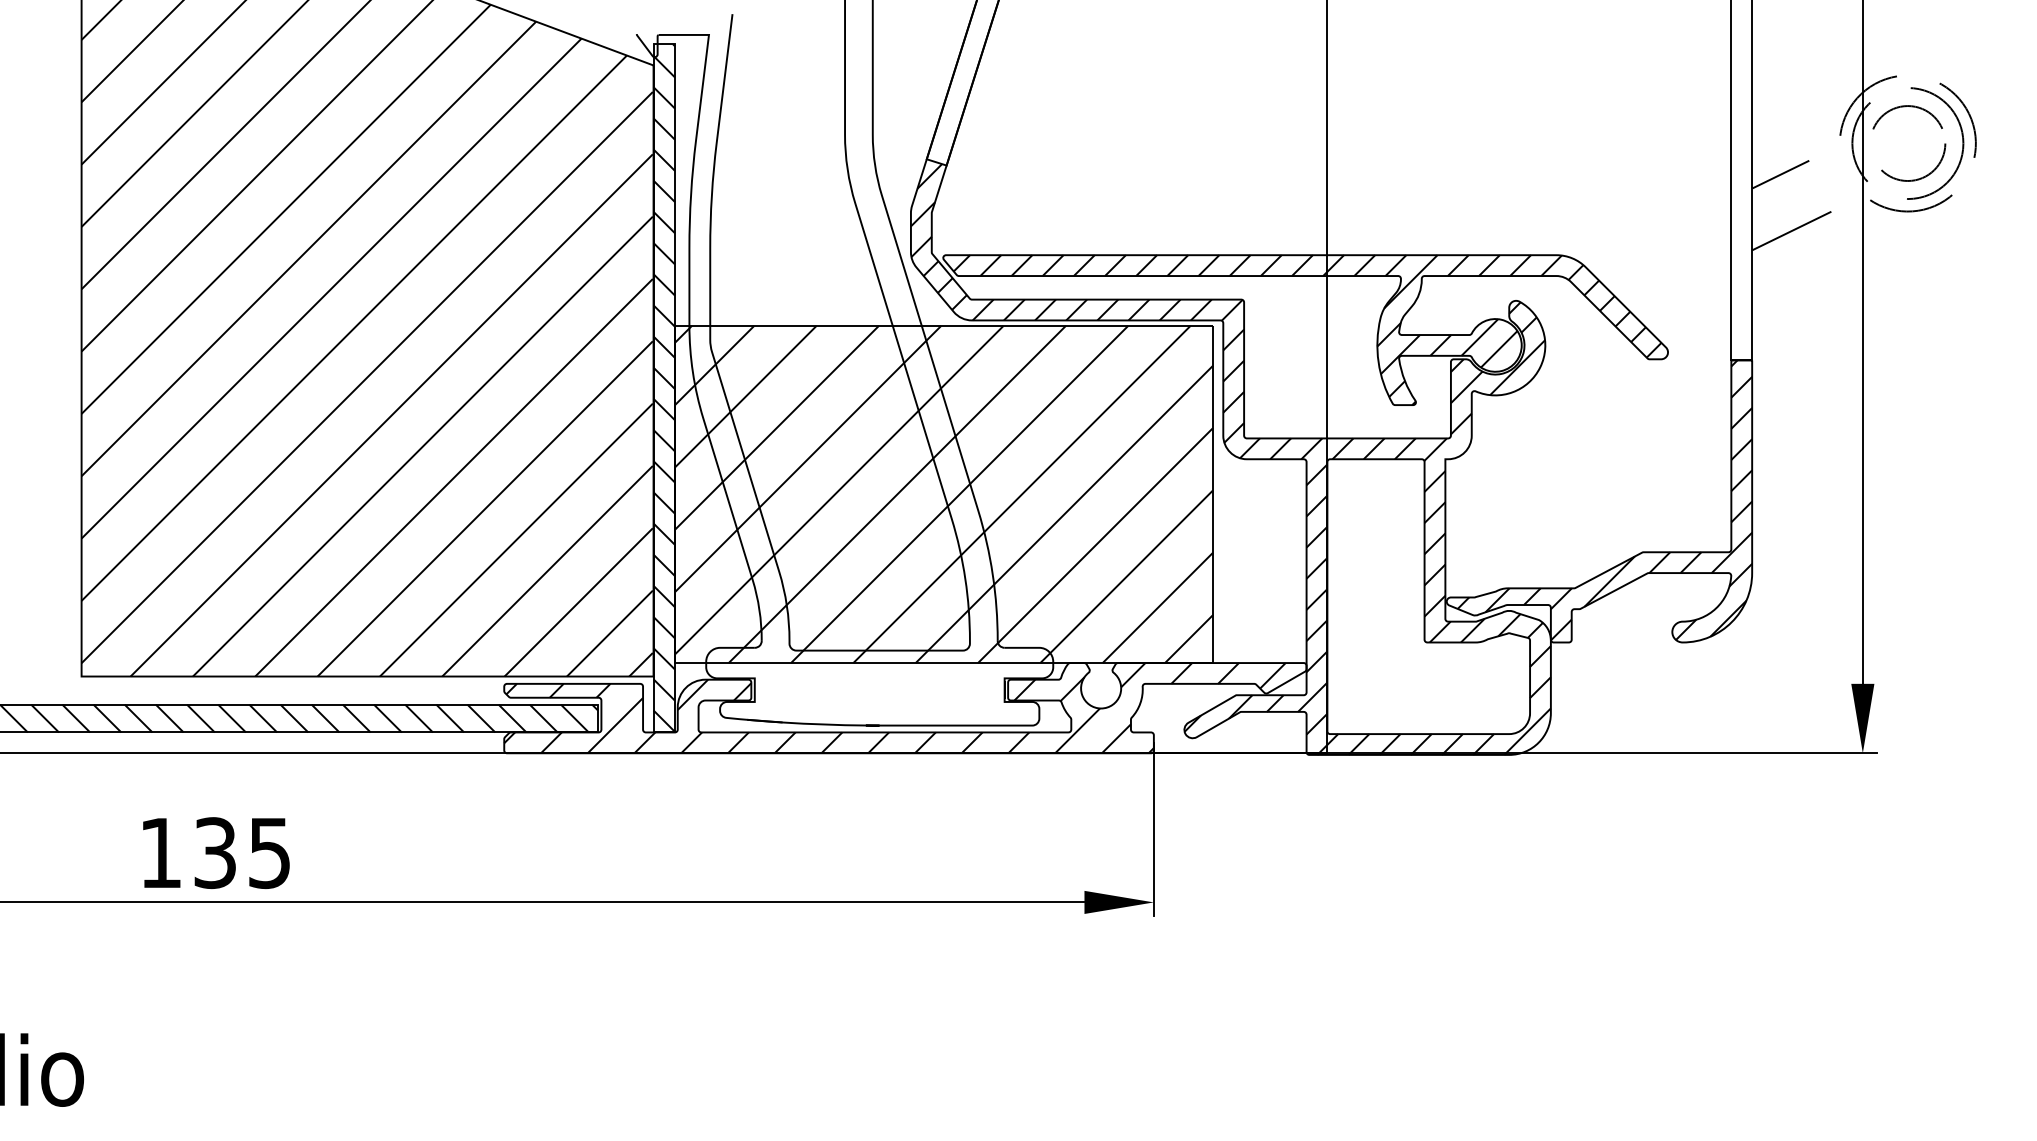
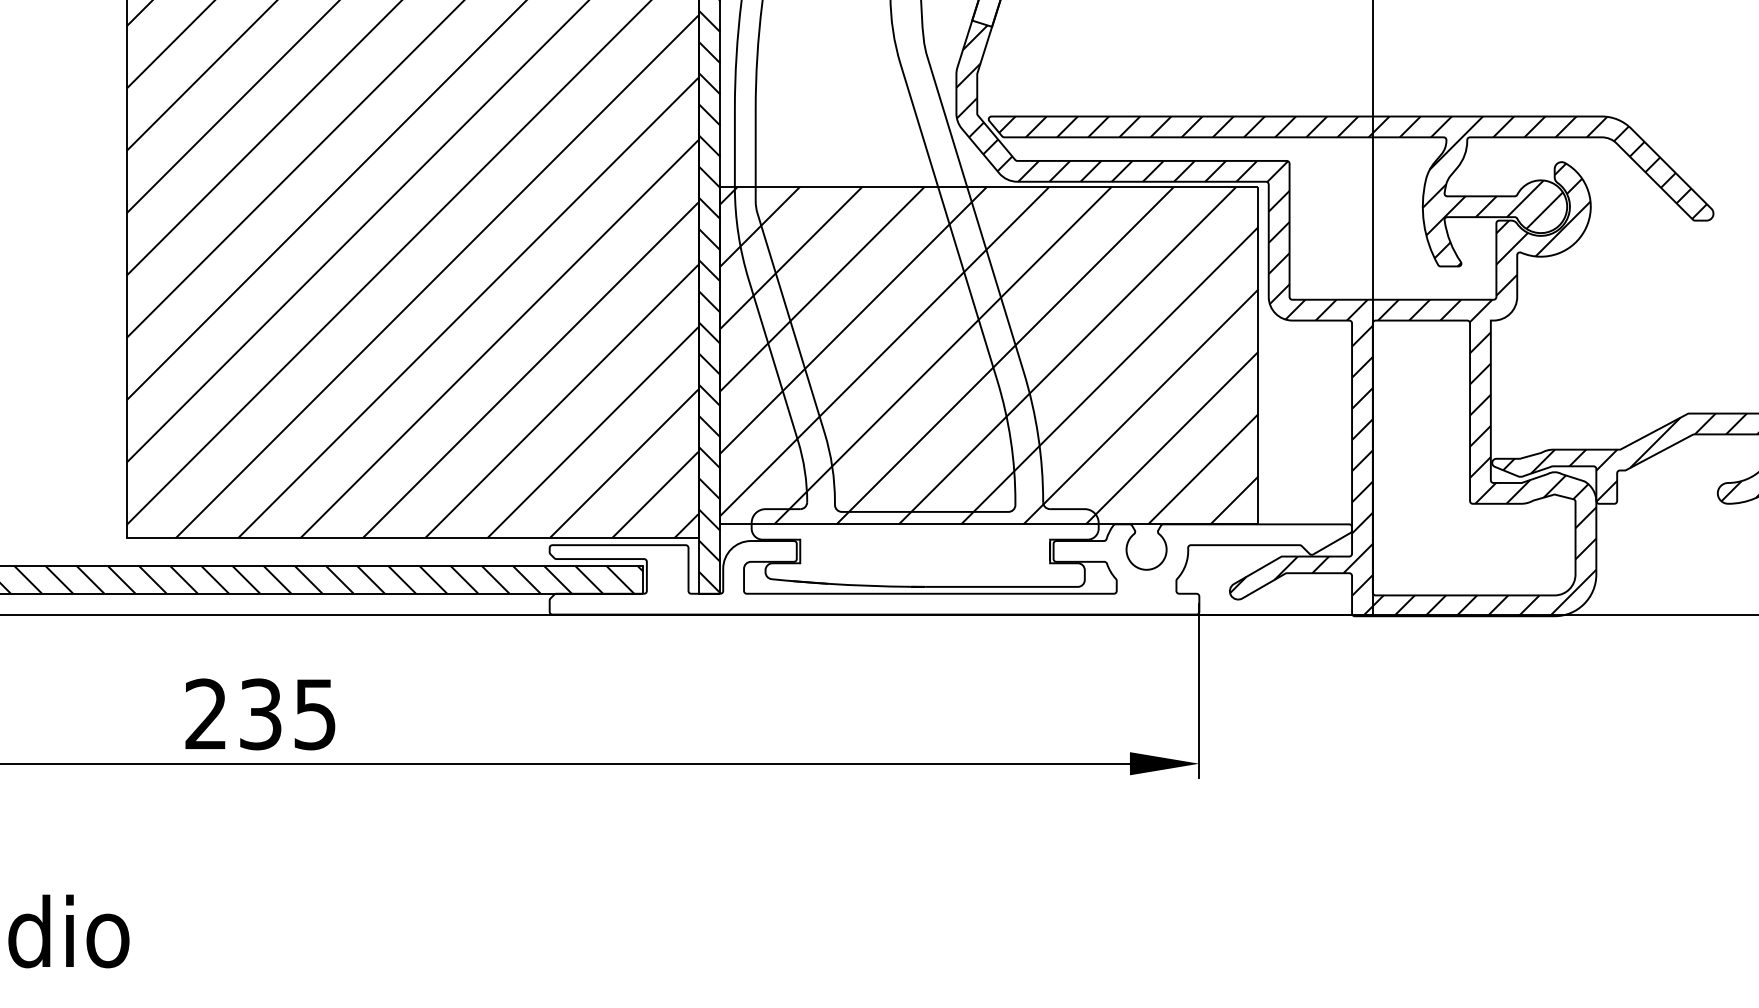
hatch: (894, 708) -> (939, 569), removed
text: (160, 852) -> (205, 713), 135 -> 235

